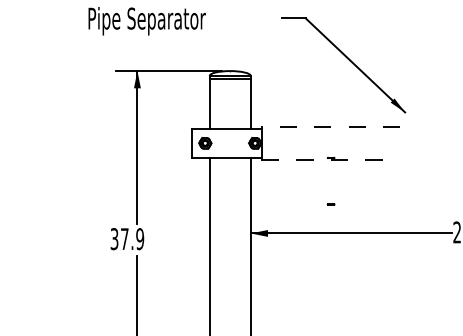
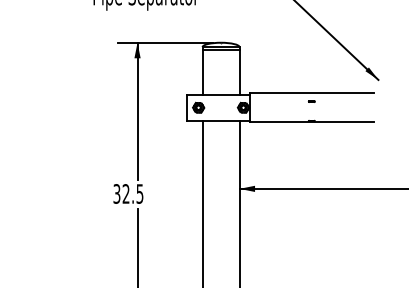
line: (330, 127) -> (311, 93), dashed -> solid
line: (331, 159) -> (312, 122), dashed -> solid
part: (330, 204) -> (311, 101), moved
text: (132, 238) -> (133, 193), 37.9 -> 32.5

